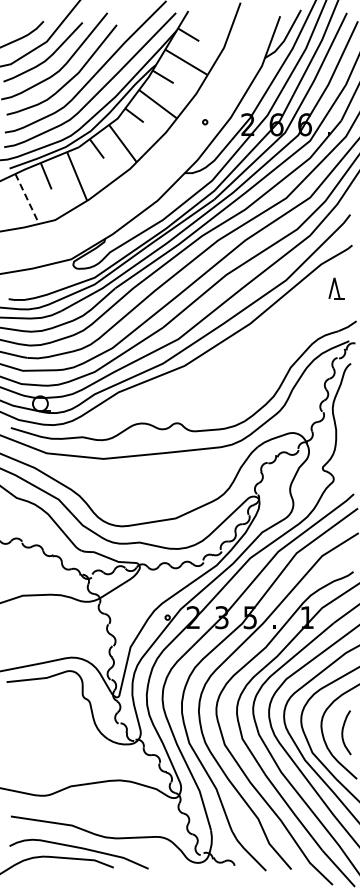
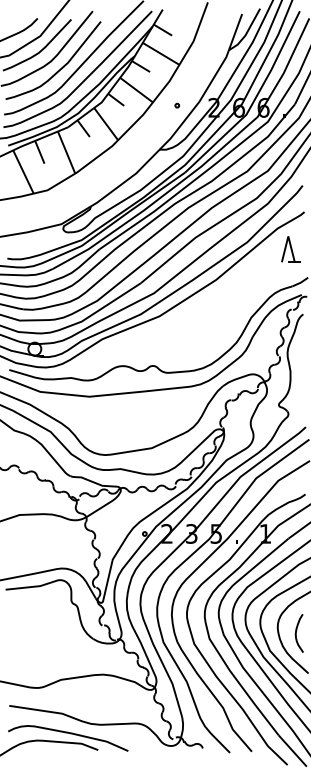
line: (27, 198) -> (23, 171), dashed -> solid
part: (336, 288) -> (290, 249), size x1.43

